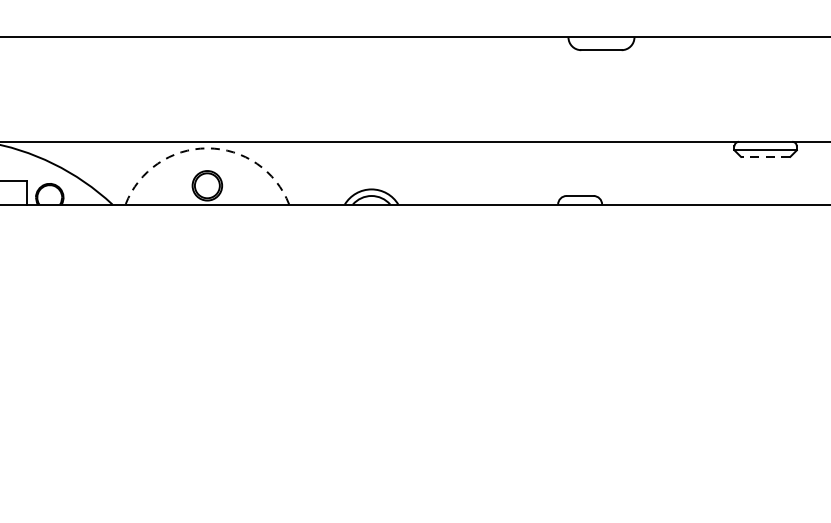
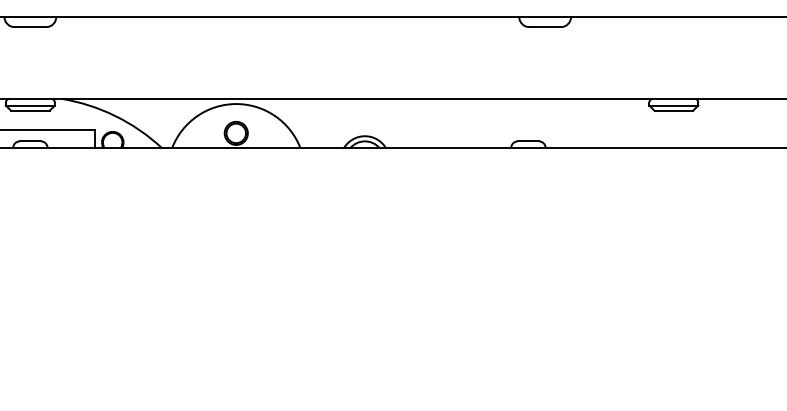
arc: (207, 148) -> (236, 104), dashed -> solid
line: (765, 156) -> (673, 110), dashed -> solid

